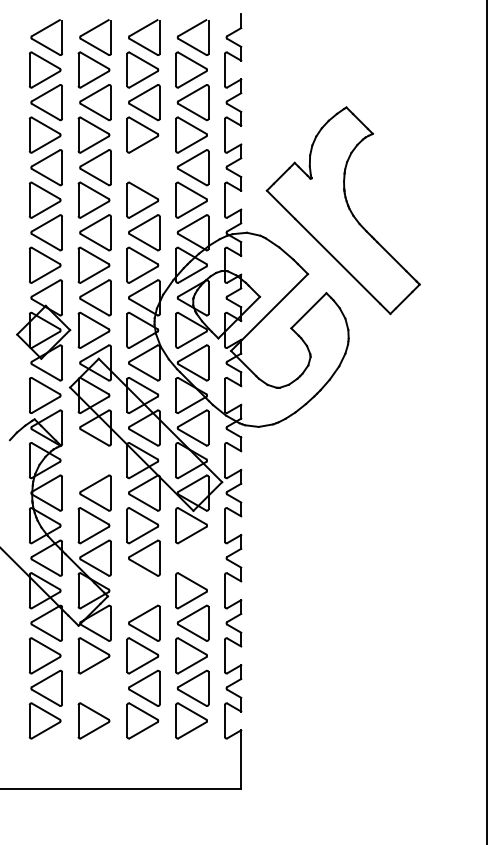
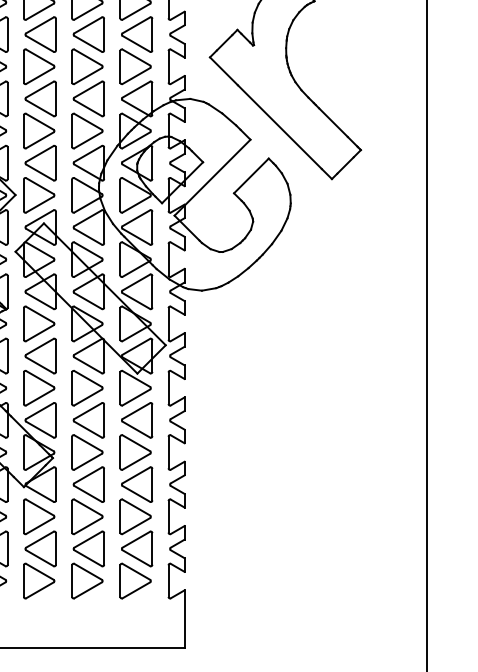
part: (144, 167) -> (89, 34), added
part: (93, 460) -> (38, 323), added
part: (192, 557) -> (136, 419), added
part: (142, 590) -> (87, 452), added
part: (95, 687) -> (40, 548), added

